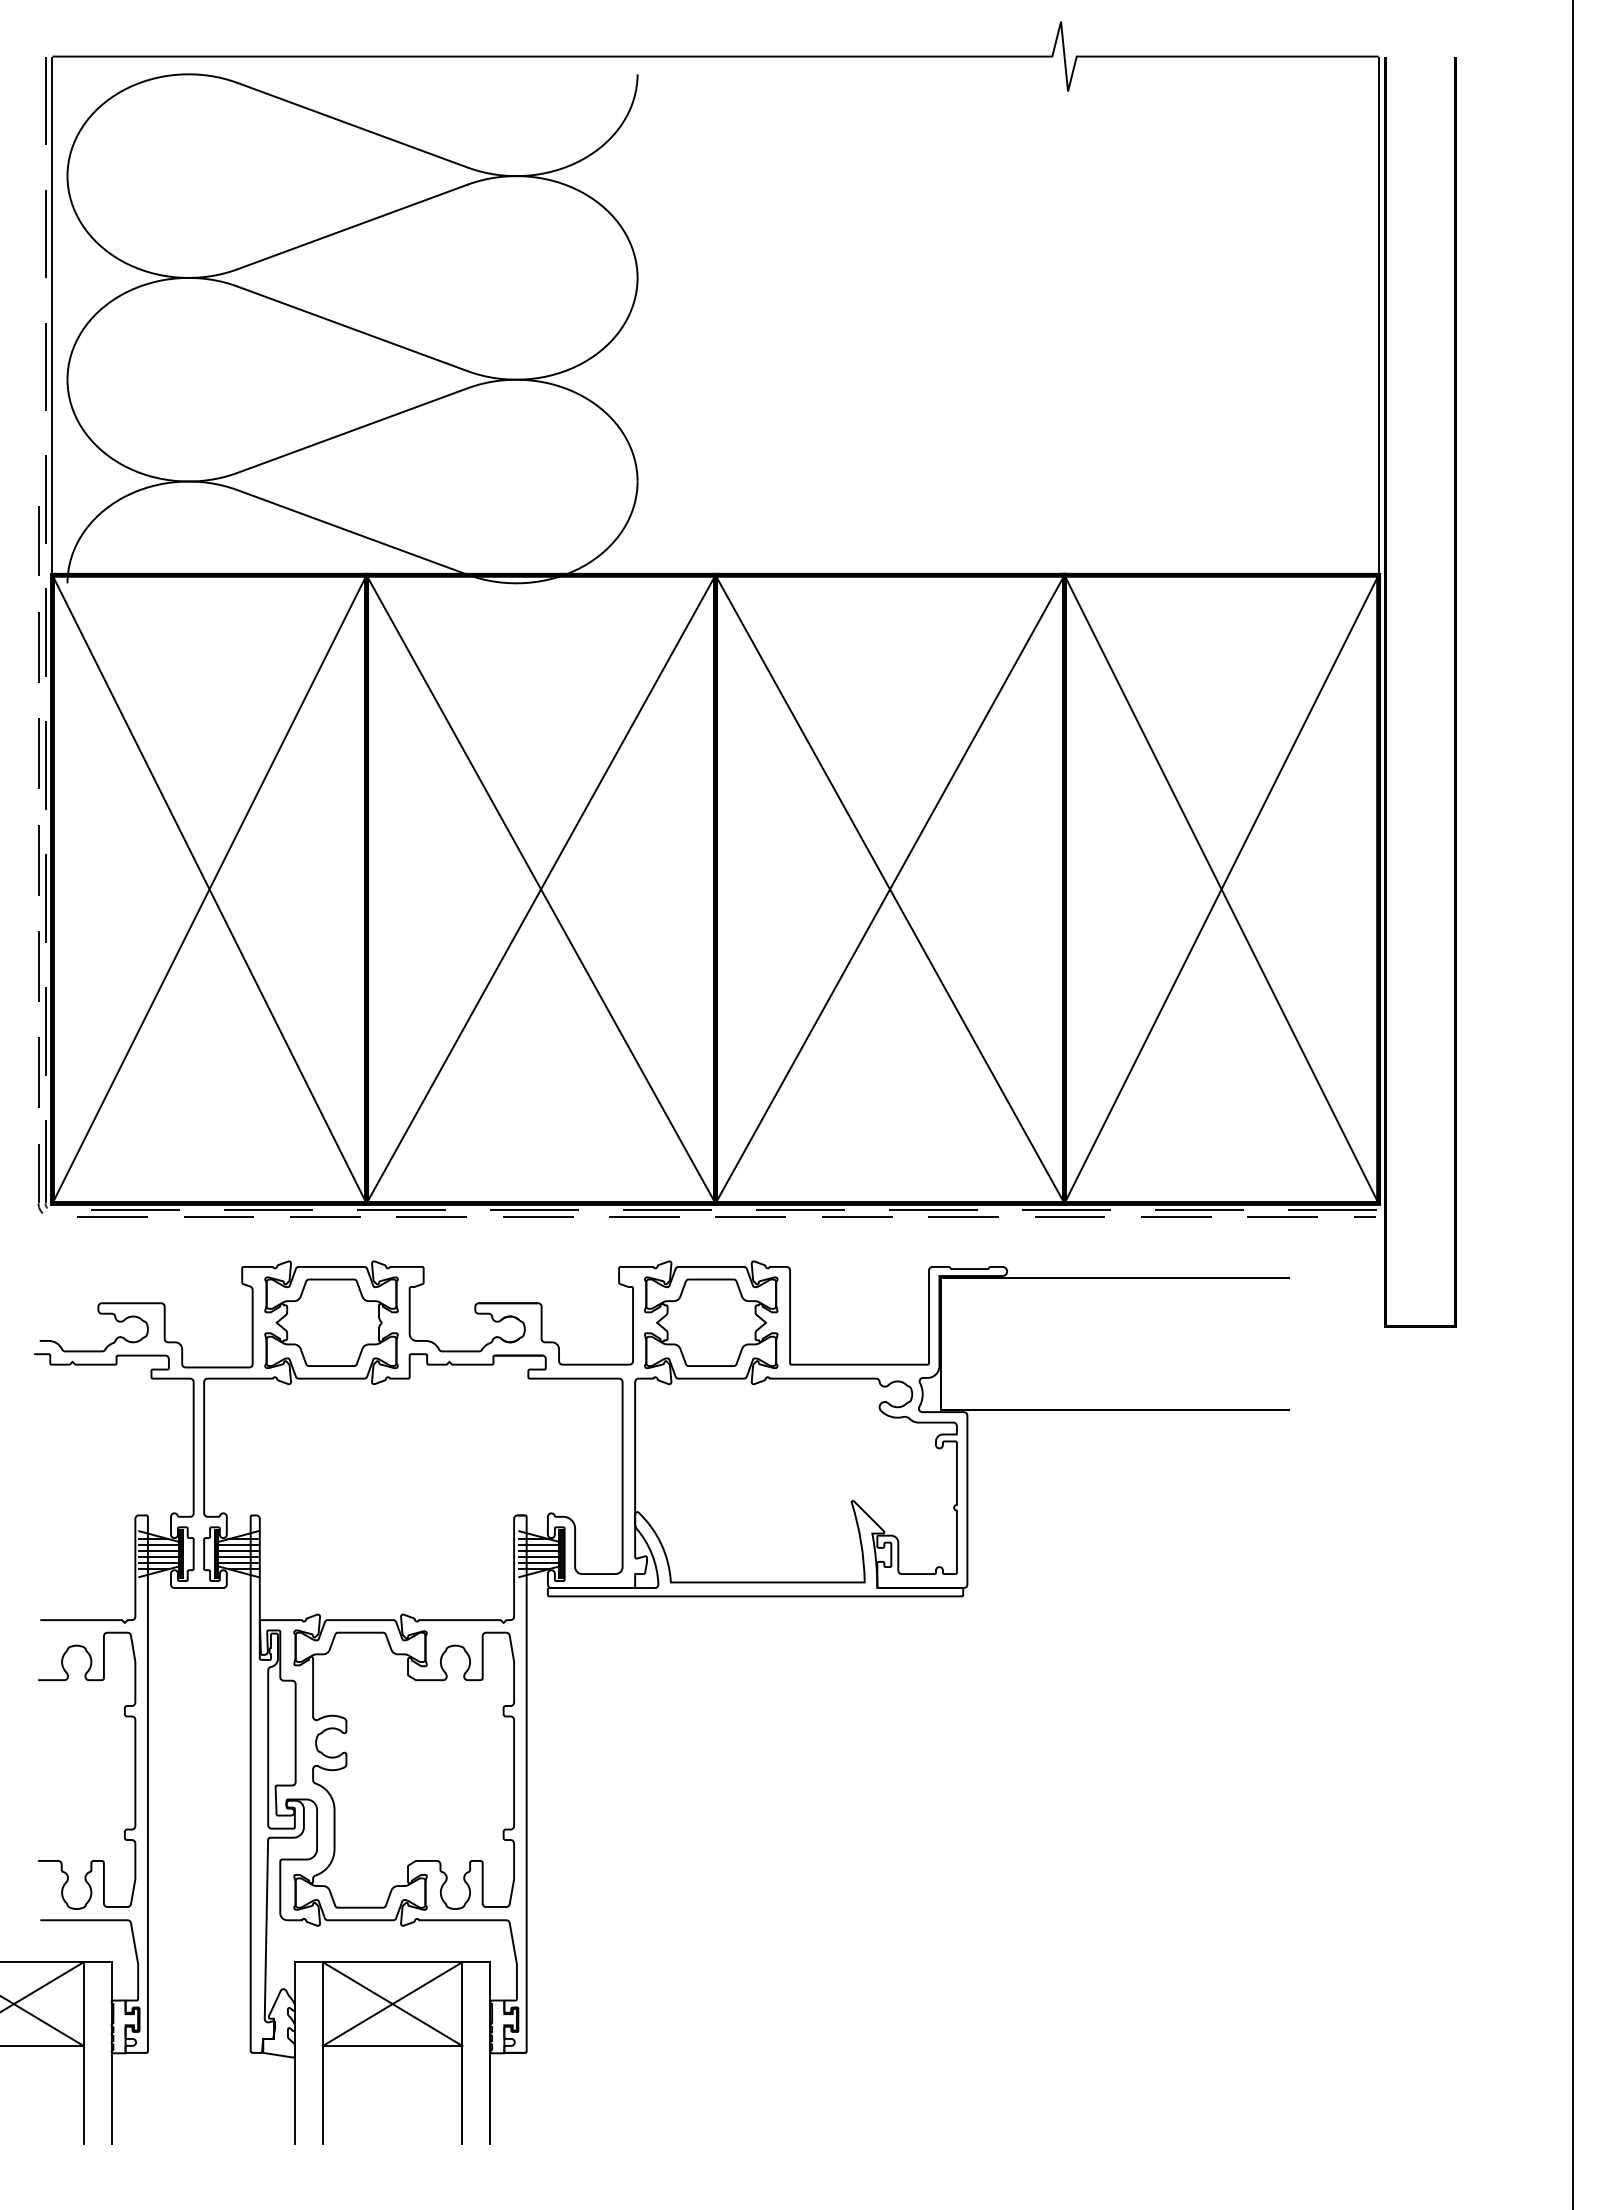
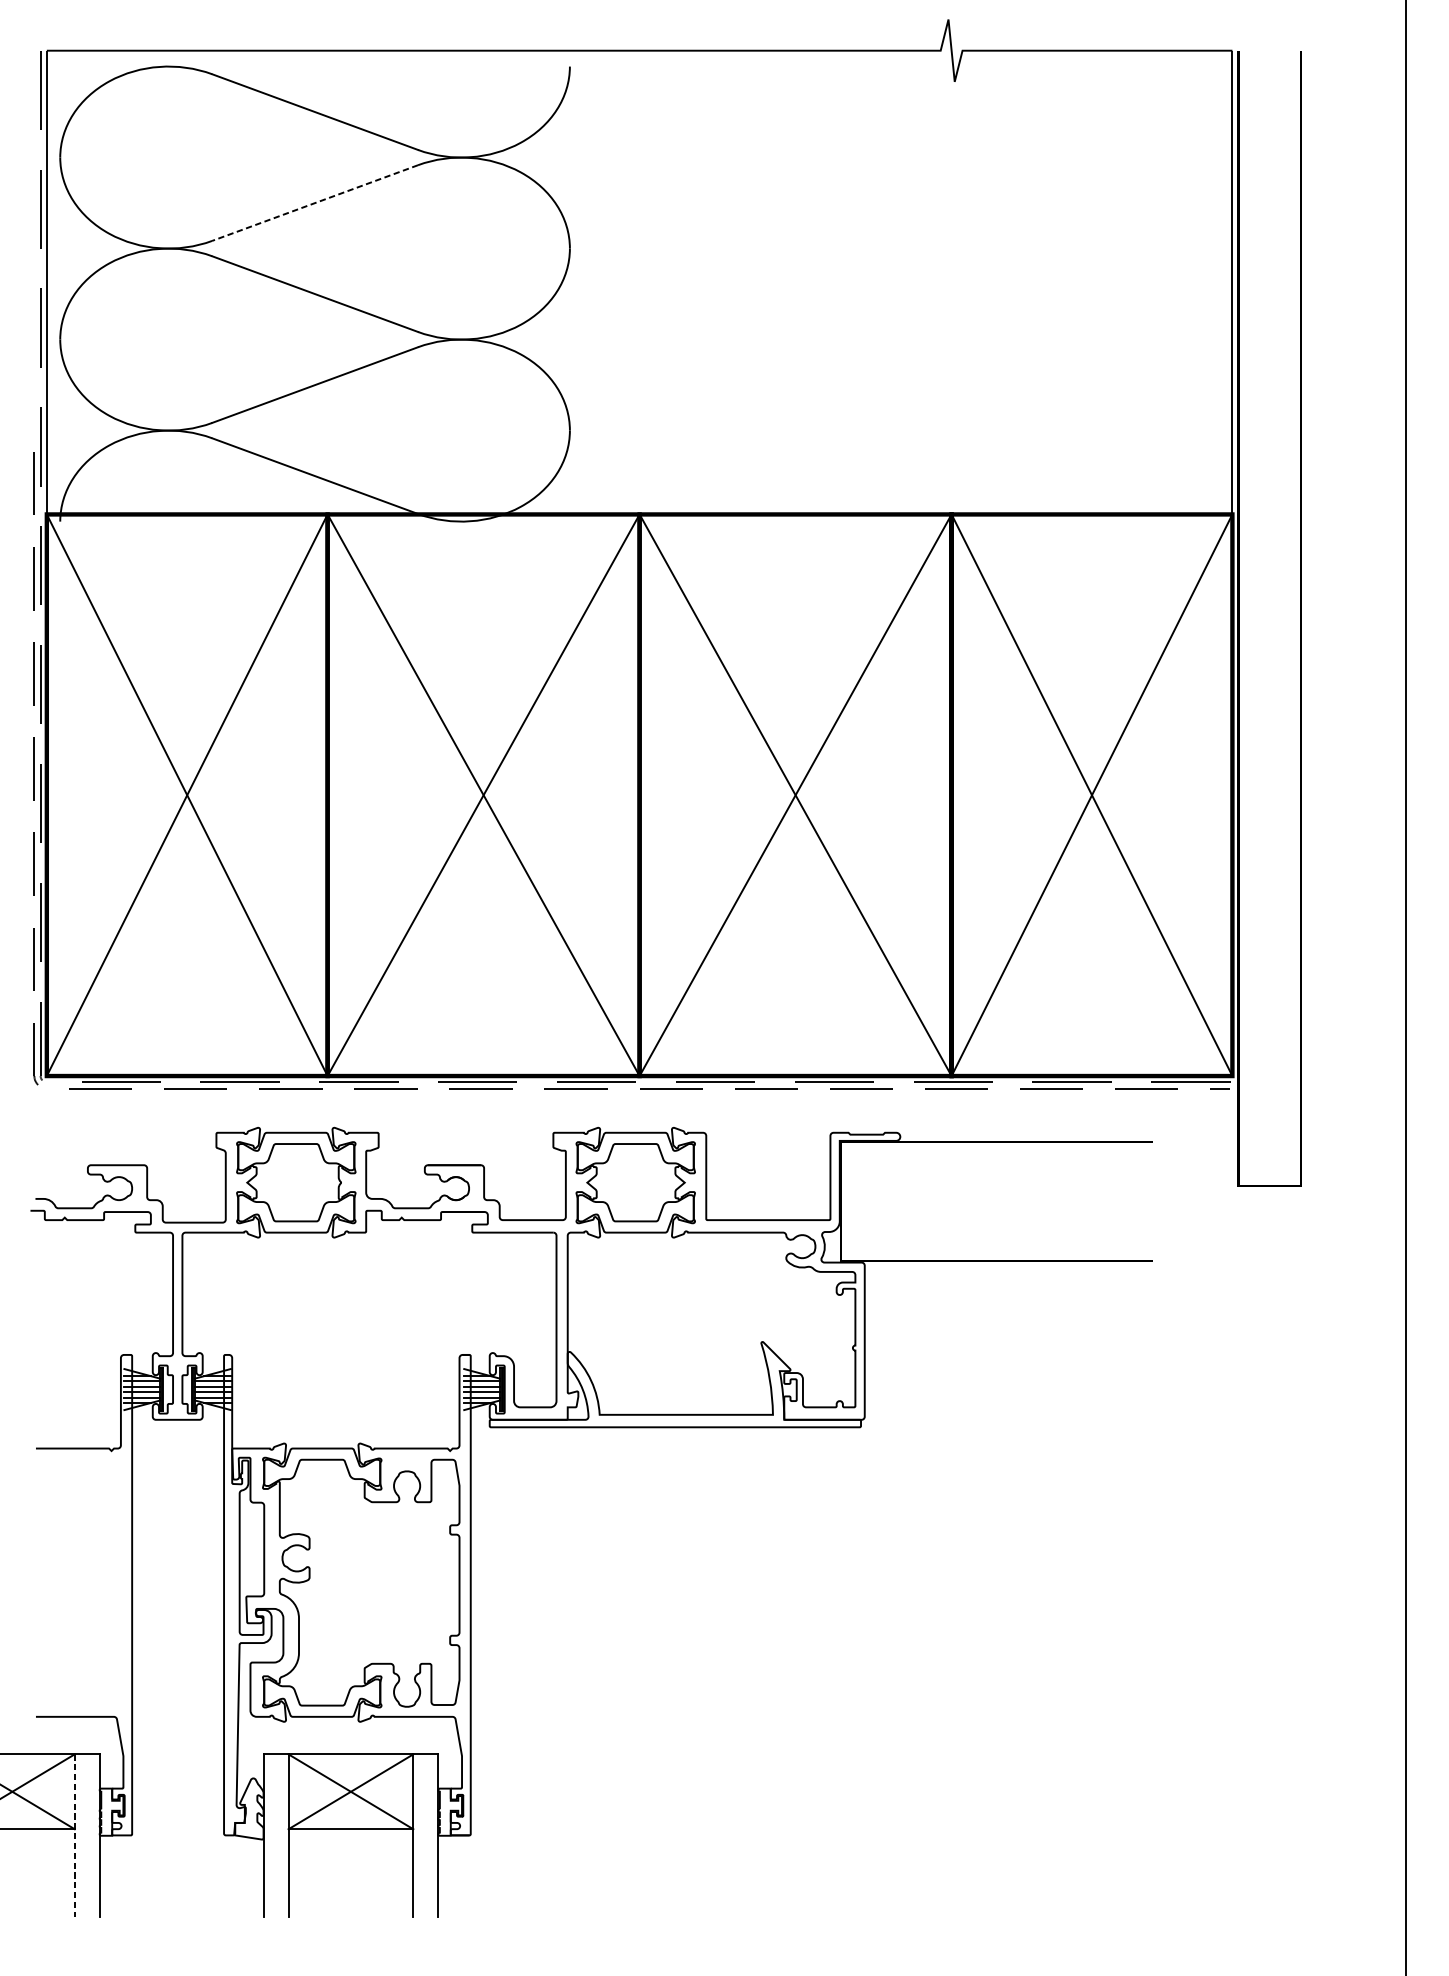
line: (352, 227) -> (315, 203), solid -> dashed
curve: (134, 1770) -> (120, 1582), removed
line: (83, 2052) -> (74, 1835), solid -> dashed

